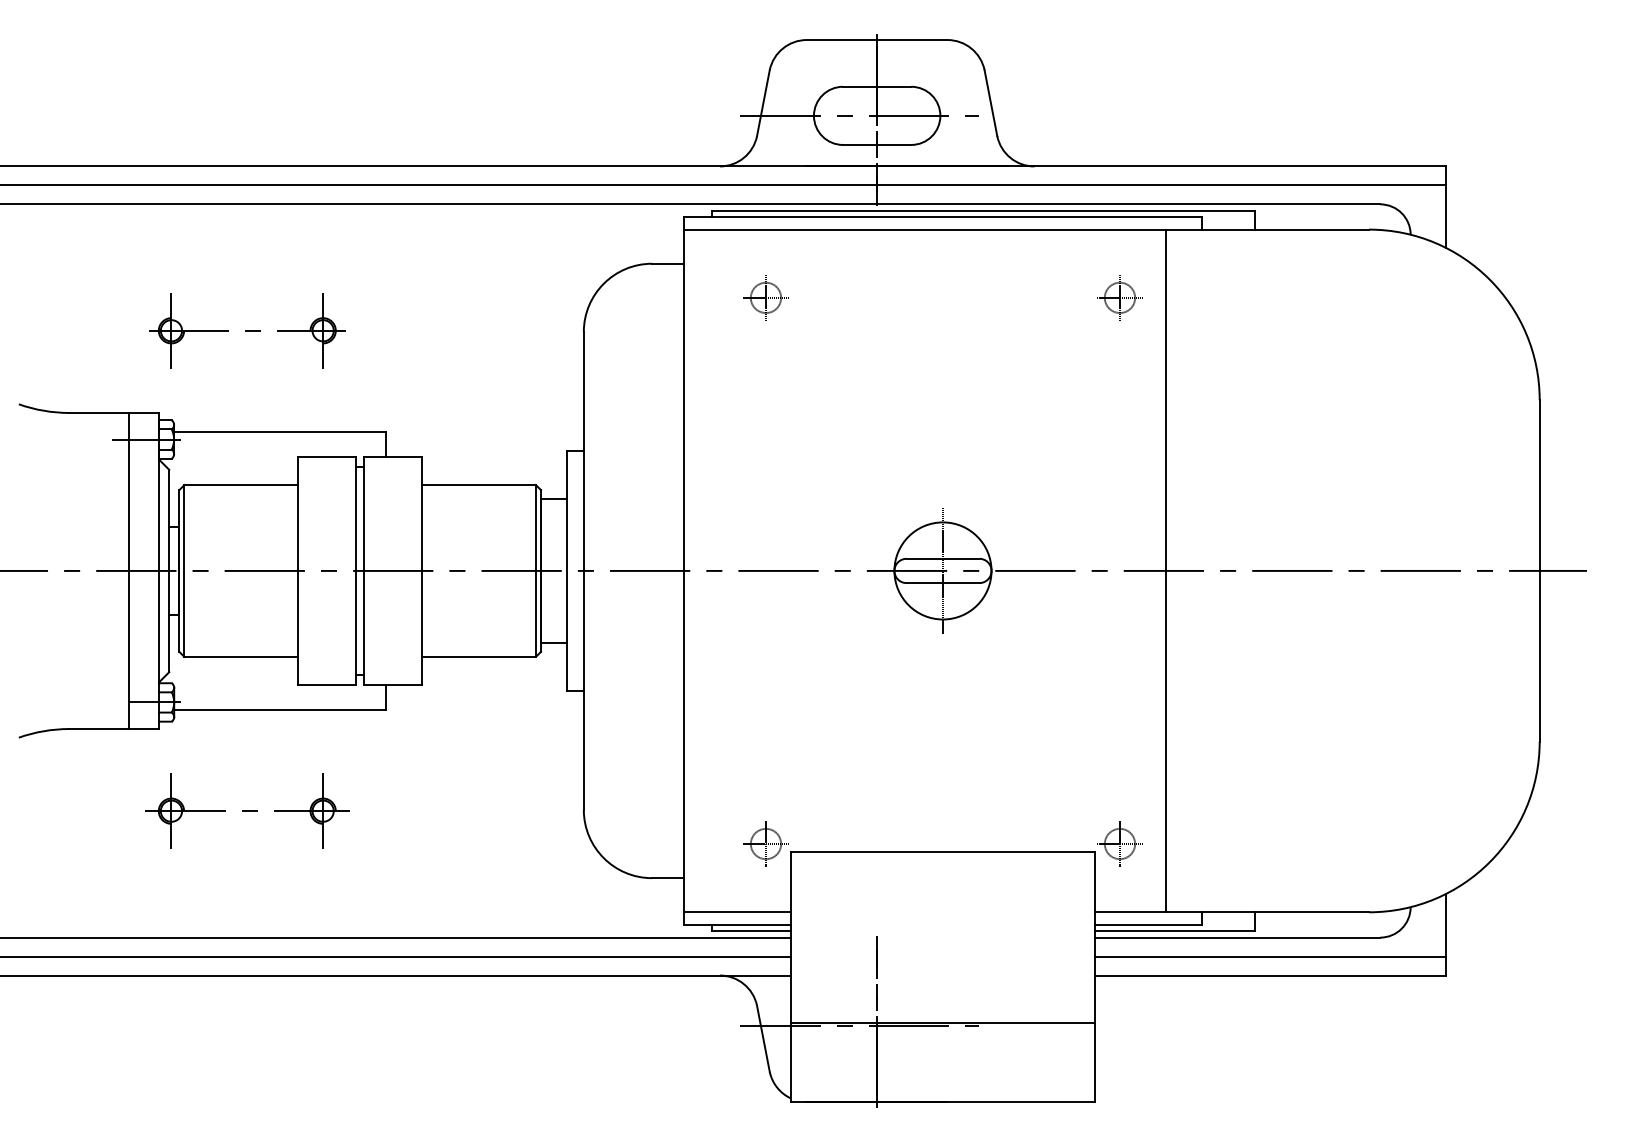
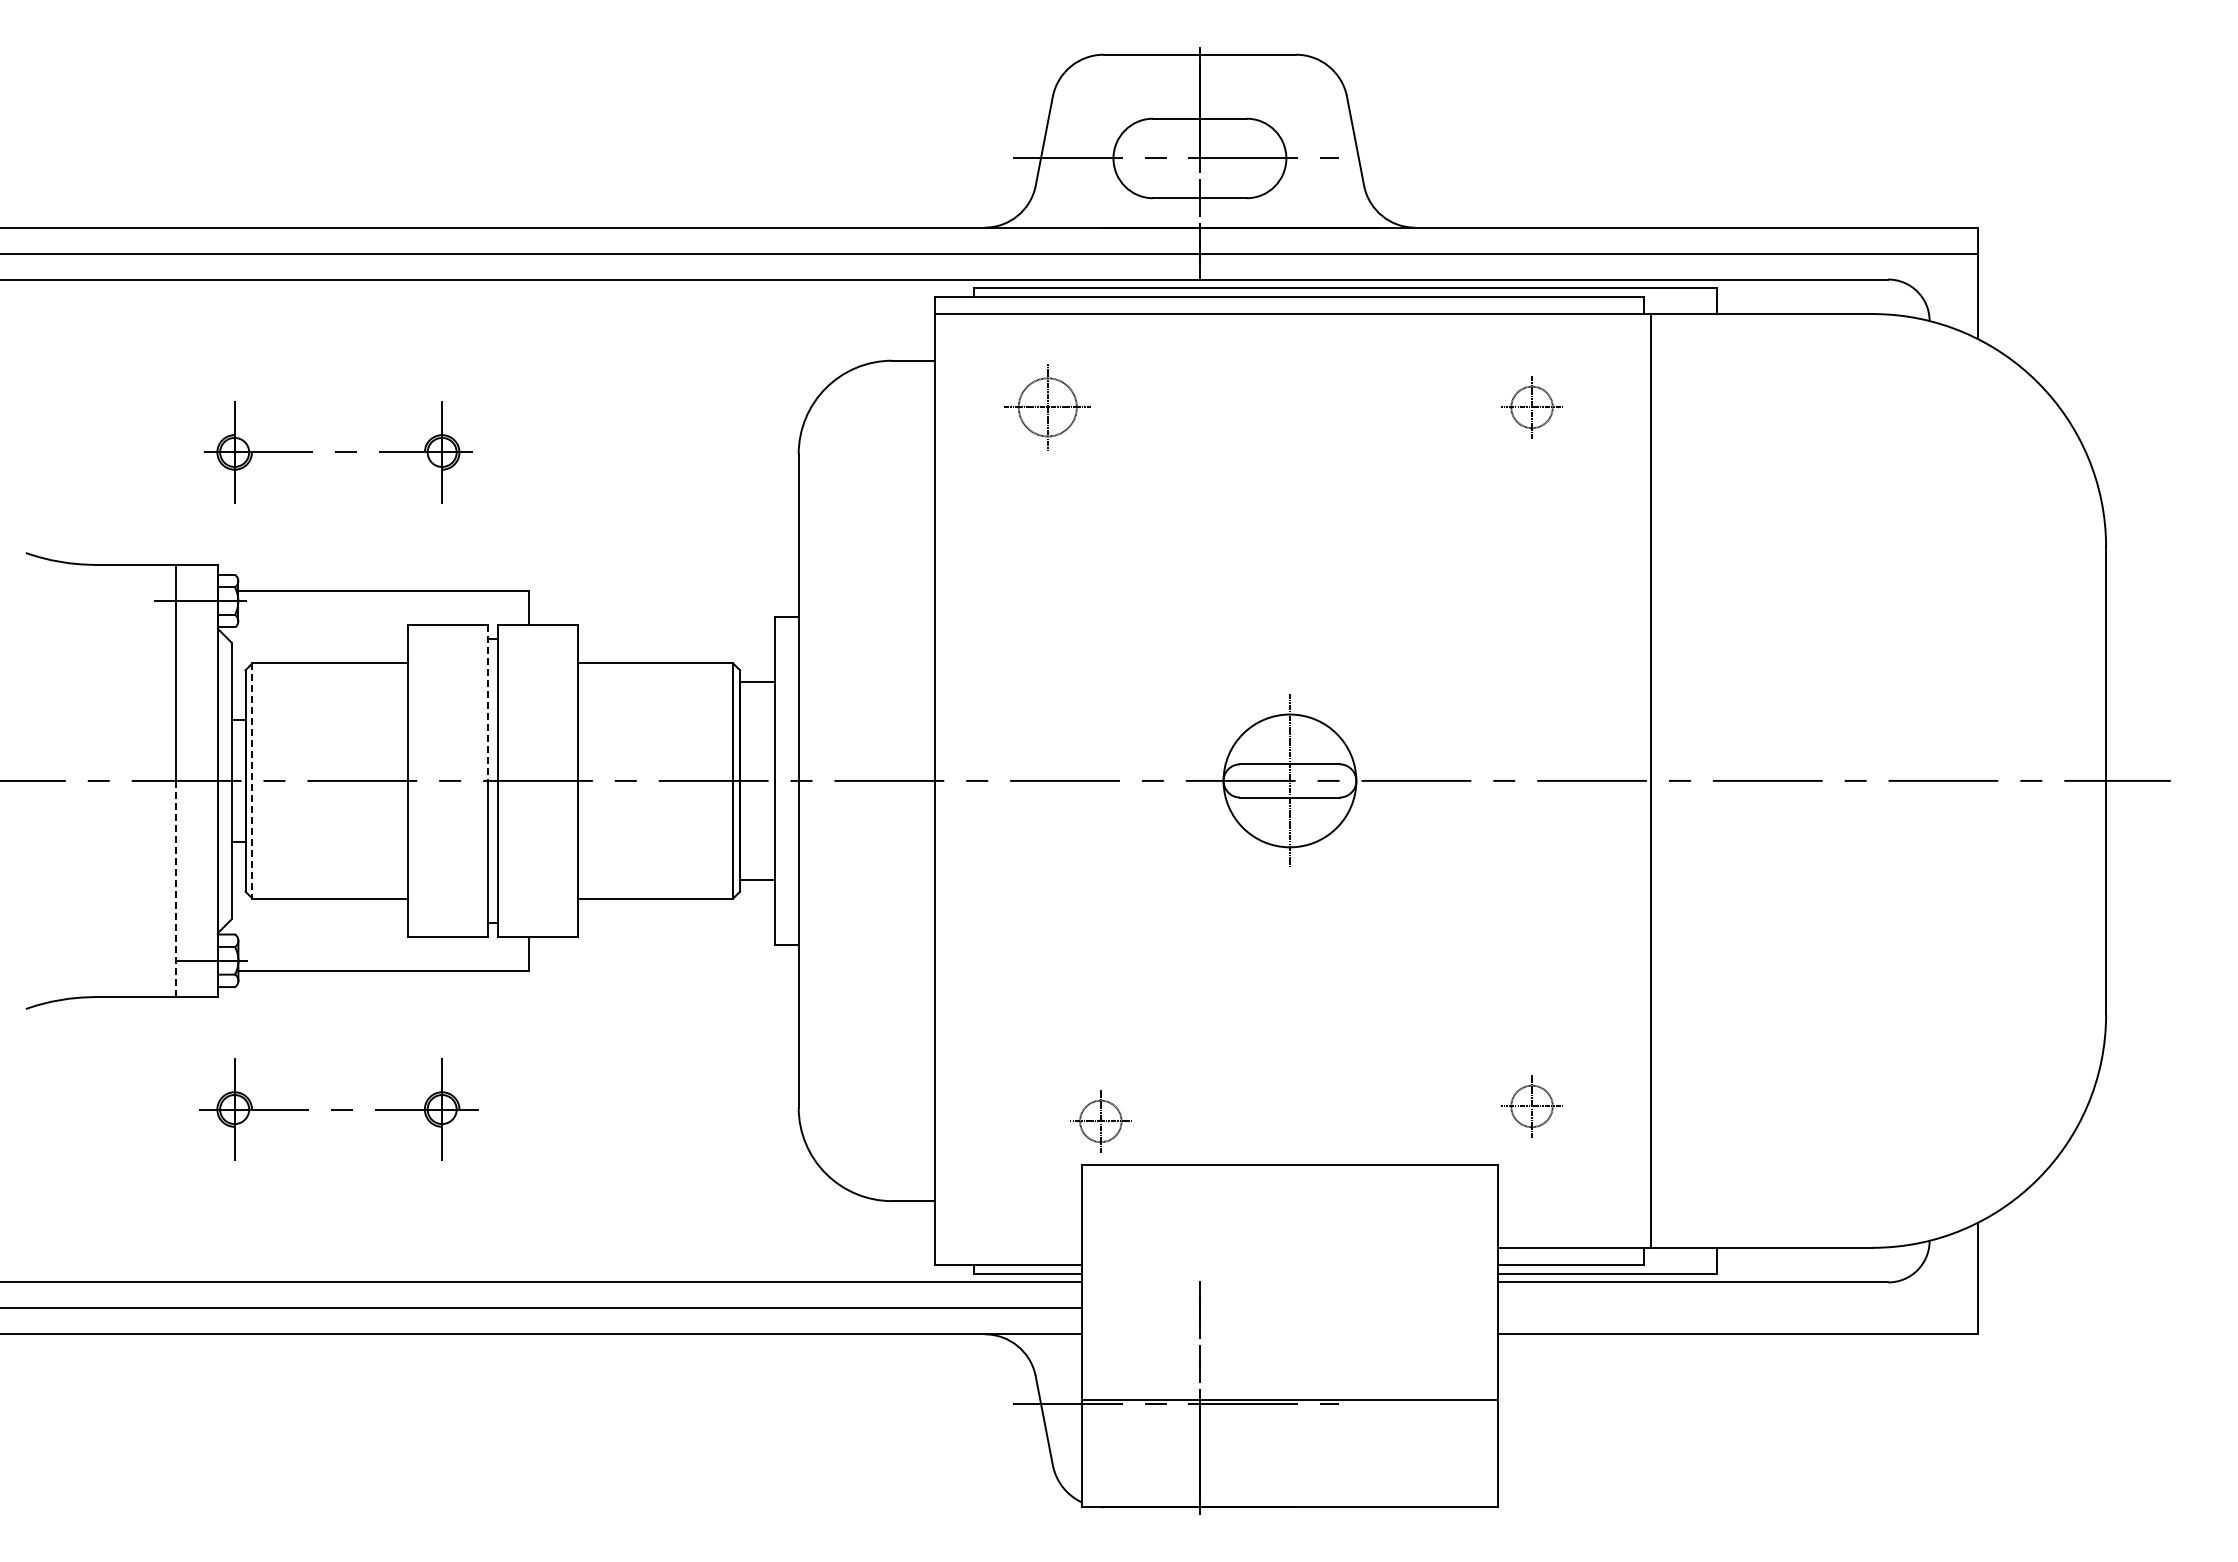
part: (765, 297) -> (1047, 407), size x1.4
line: (356, 514) -> (487, 703), solid -> dashed
line: (1165, 570) -> (1651, 780), moved
line: (184, 571) -> (252, 781), solid -> dashed
line: (128, 650) -> (176, 889), solid -> dashed
part: (765, 844) -> (1100, 1121), moved
part: (1119, 844) -> (1531, 1106), moved
line: (737, 912) -> (1008, 1247), removed
line: (1270, 956) -> (1737, 1308), removed

